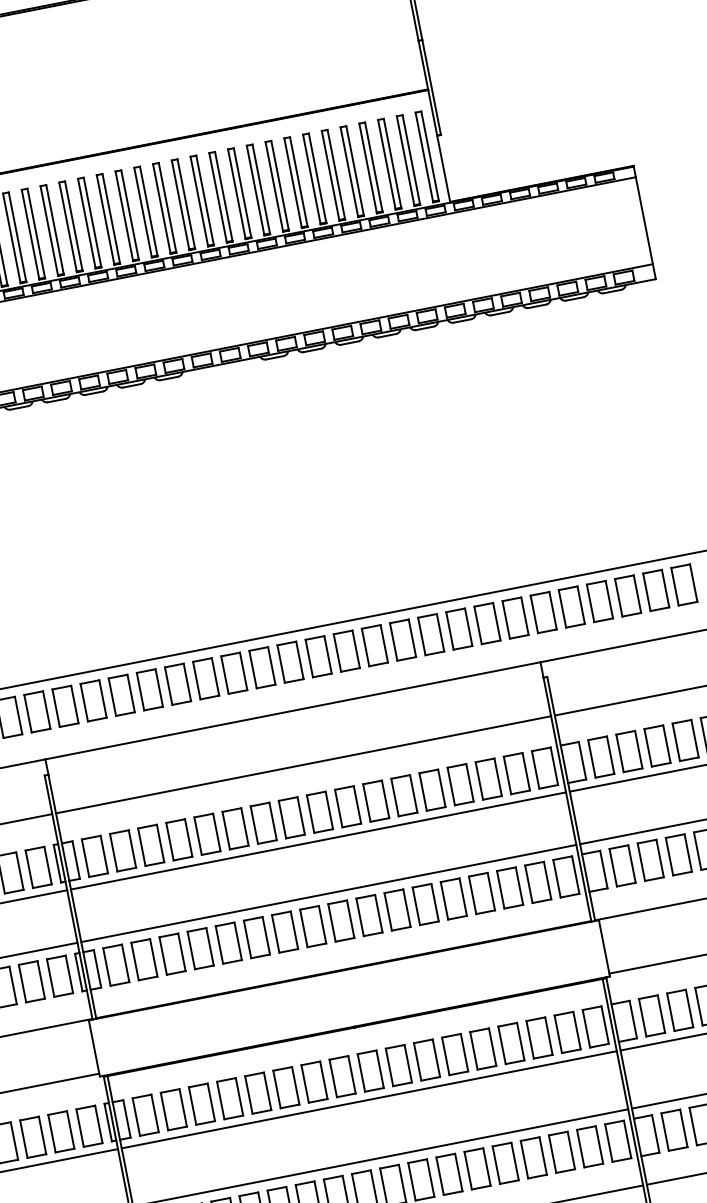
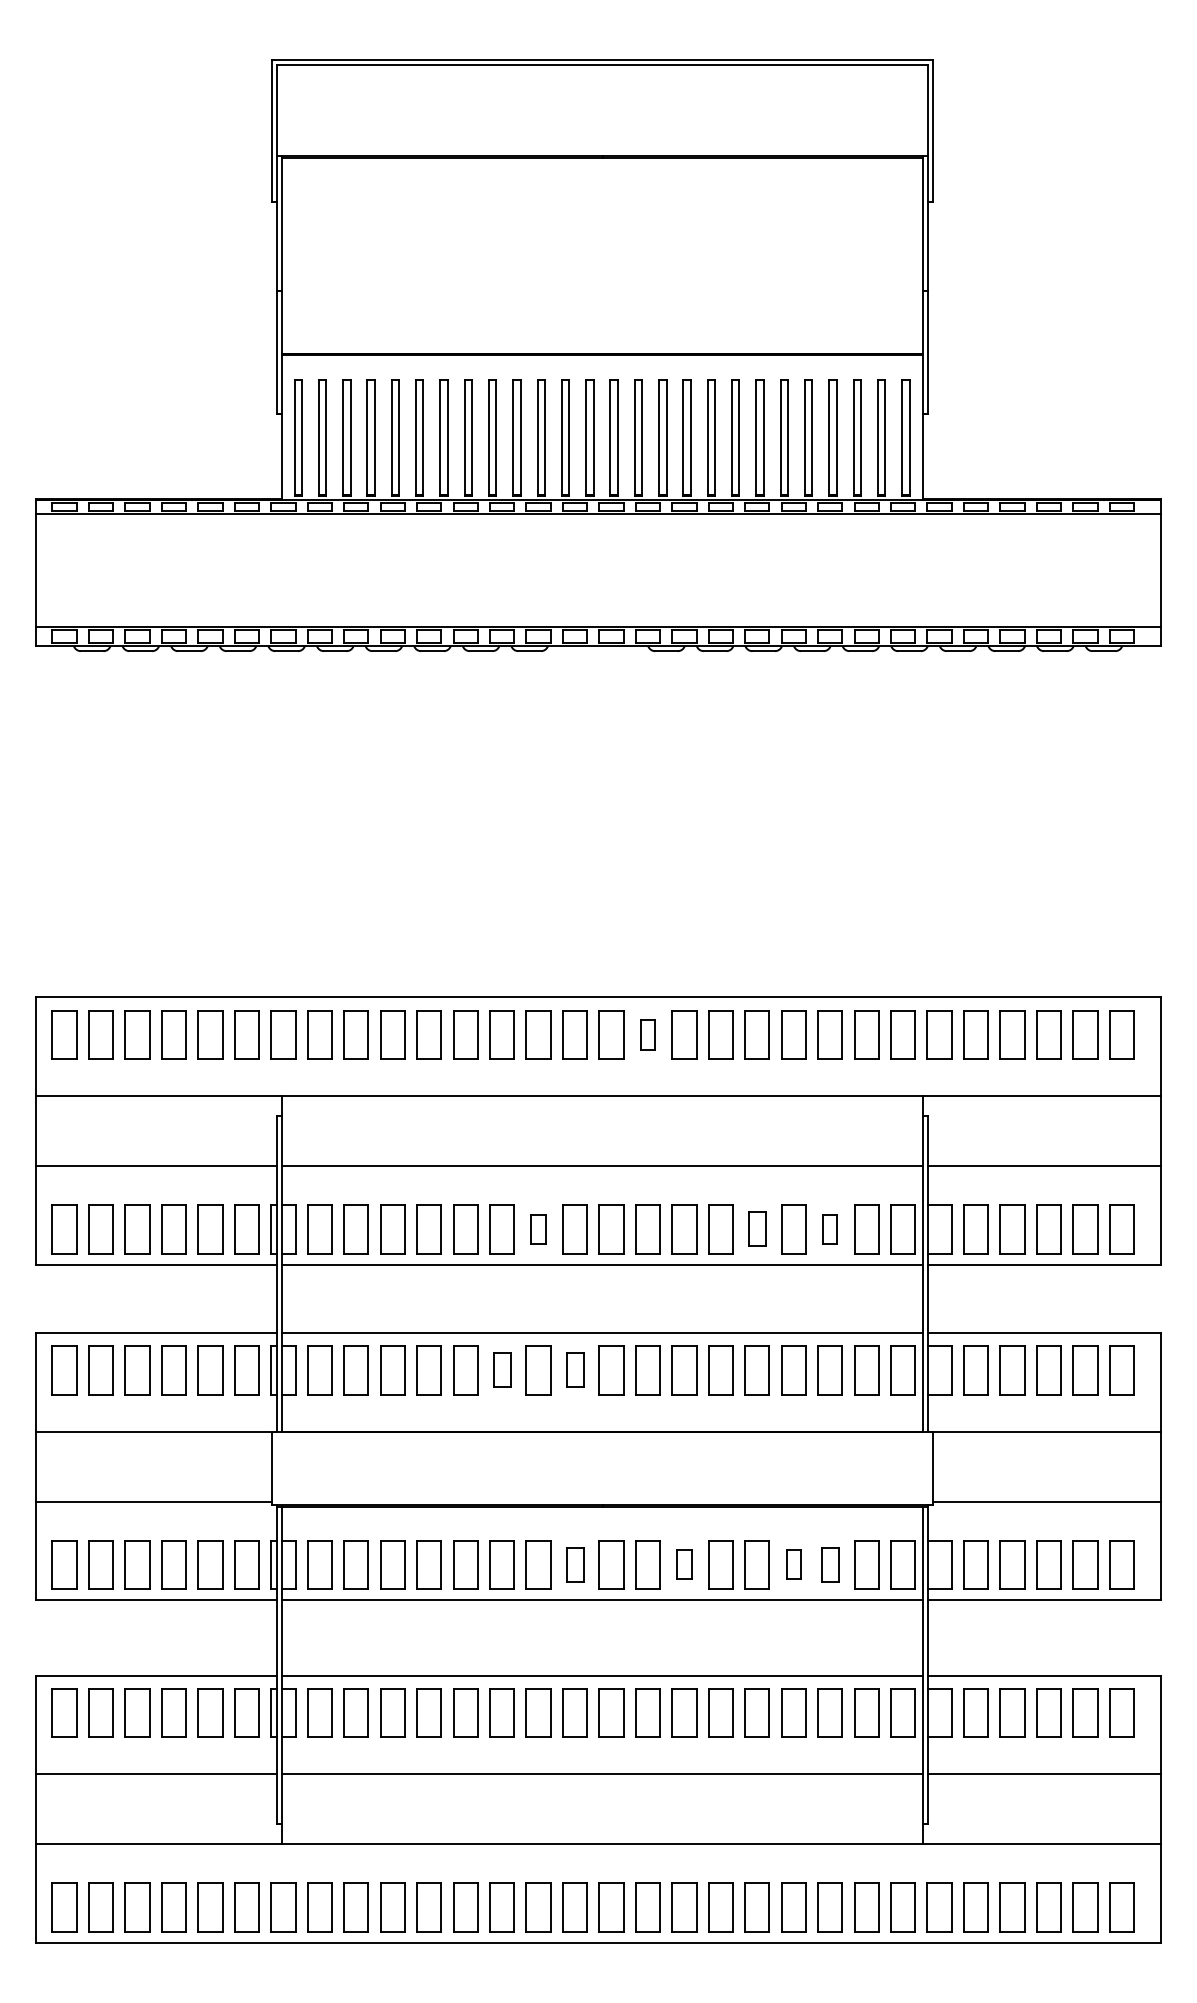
part: (318, 656) -> (647, 1034), size x0.6
part: (488, 779) -> (829, 1229), size x0.6
part: (431, 790) -> (756, 1229), size x0.7
part: (263, 823) -> (538, 1229), size x0.6
part: (312, 926) -> (574, 1370), size x0.7
part: (256, 937) -> (501, 1370), size x0.7
part: (538, 1037) -> (829, 1564), size x0.7
part: (511, 1043) -> (793, 1564), size x0.6
part: (427, 1059) -> (684, 1564), size x0.6
part: (342, 1076) -> (574, 1564), size x0.7

